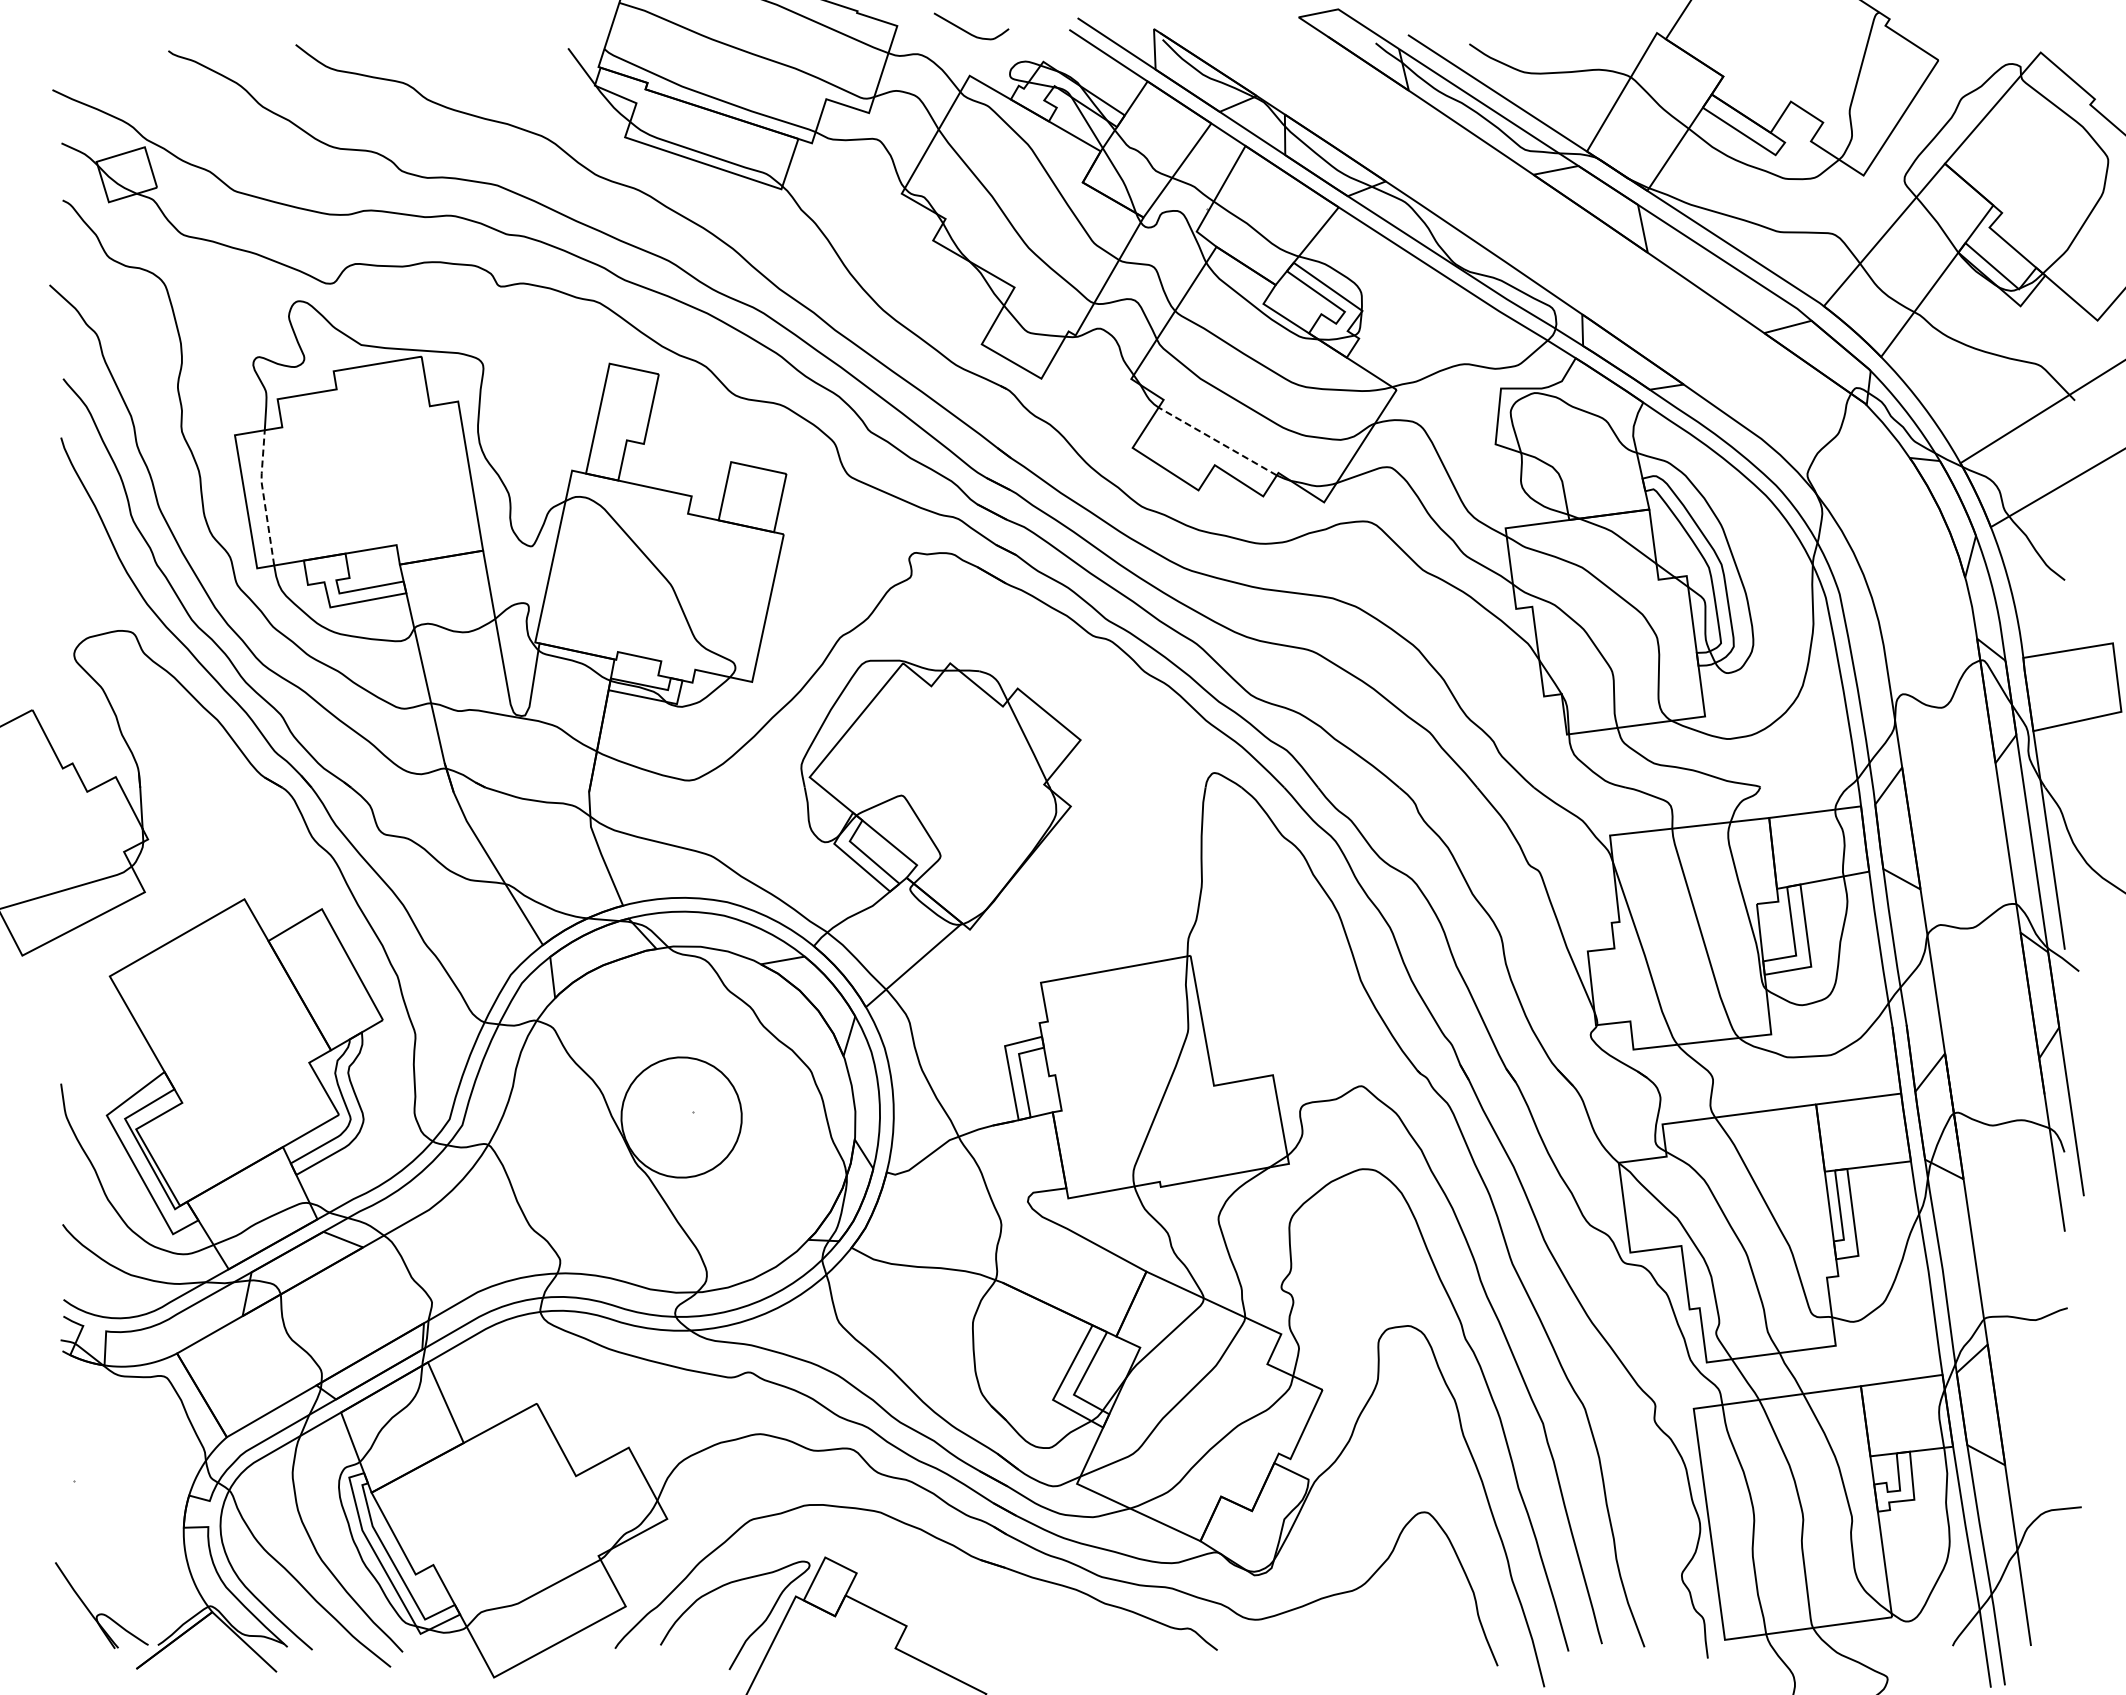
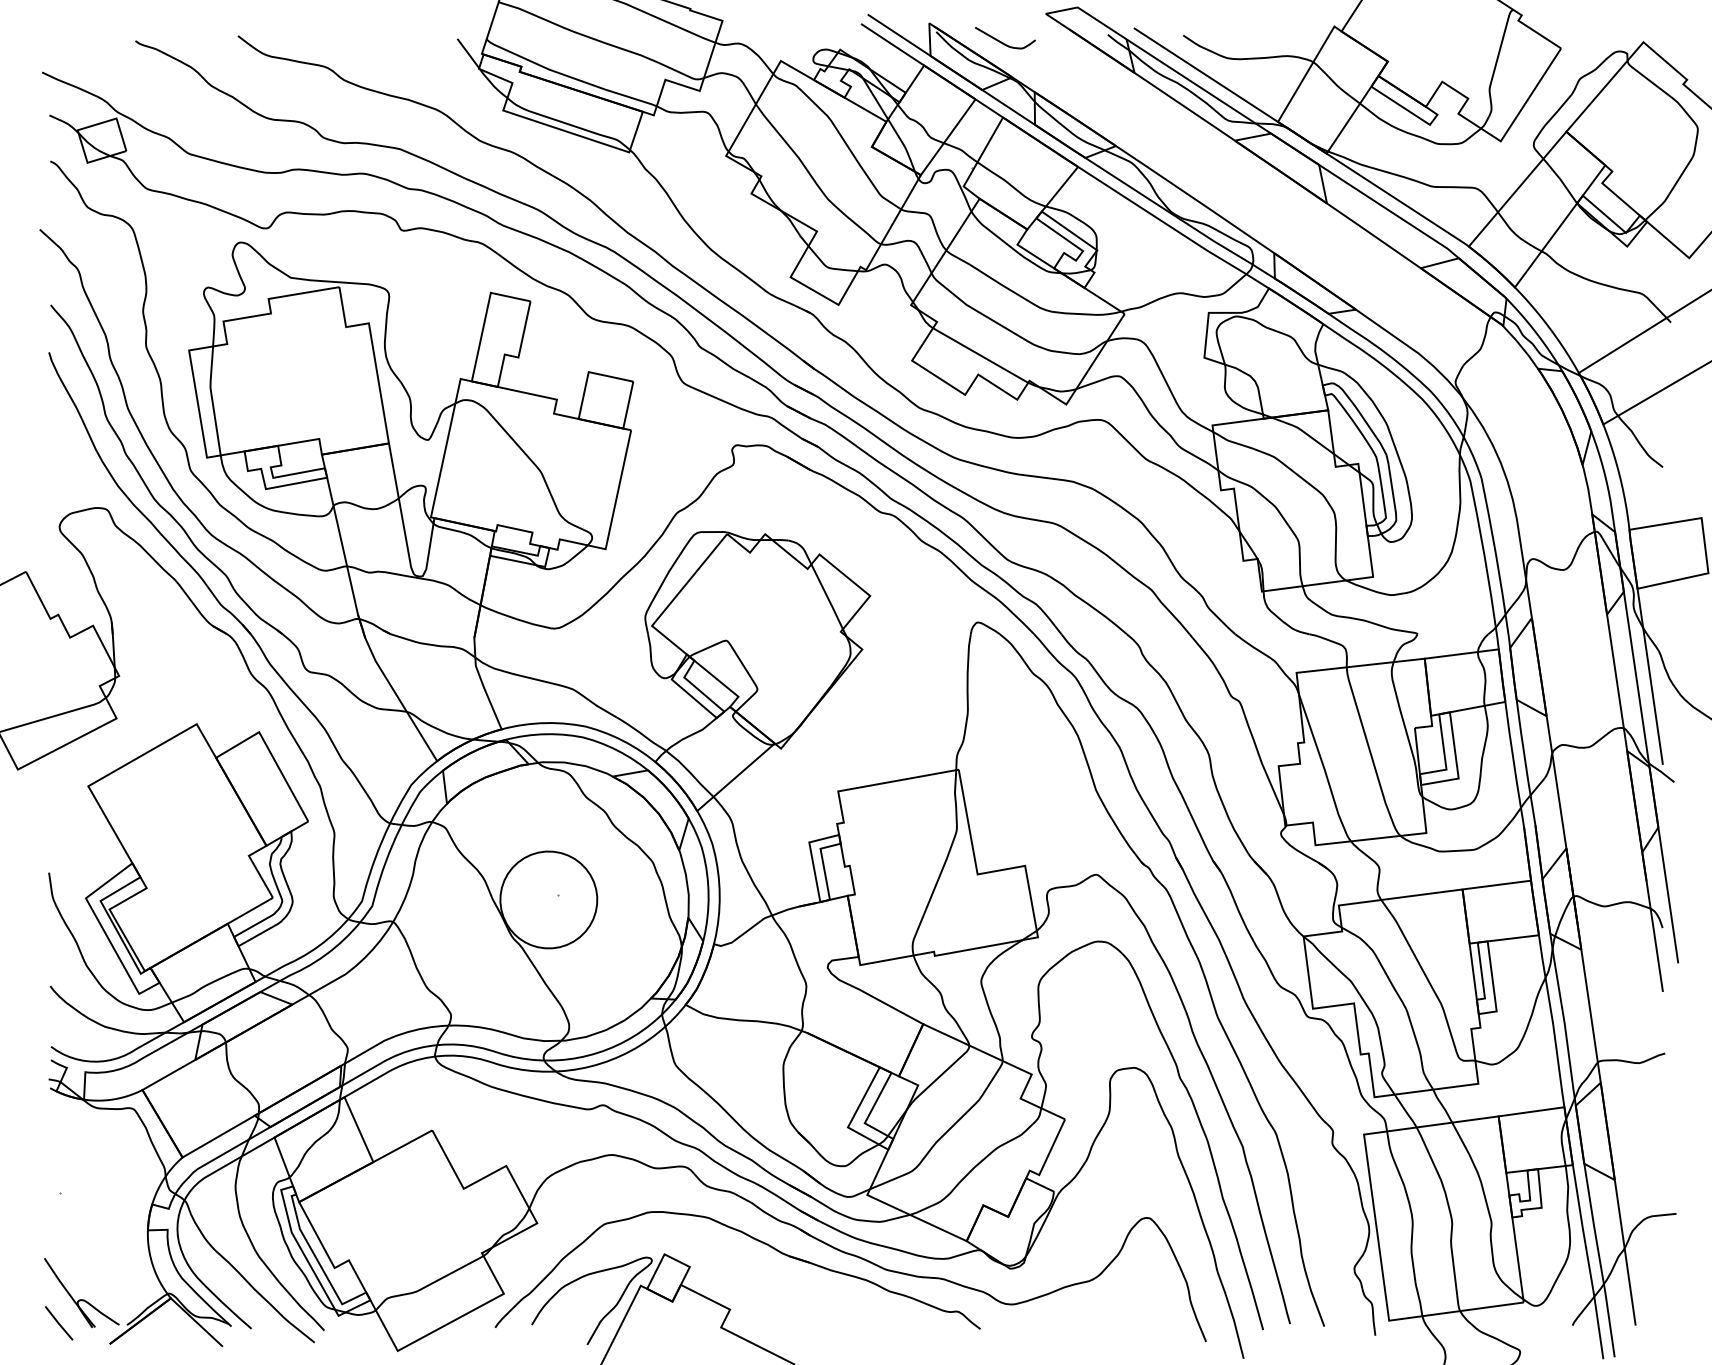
curve: (969, 32) -> (1003, 43), moved
line: (1217, 441) -> (980, 355), dashed -> solid
line: (263, 496) -> (212, 399), dashed -> solid
line: (73, 1642) -> (59, 1322), added

